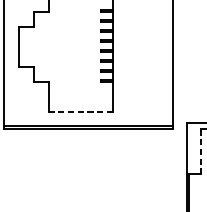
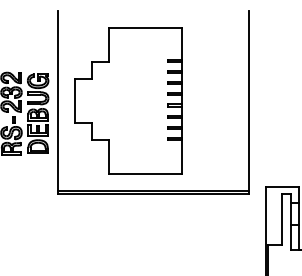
line: (81, 111) -> (145, 173), dashed -> solid
line: (201, 151) -> (281, 219), dashed -> solid

